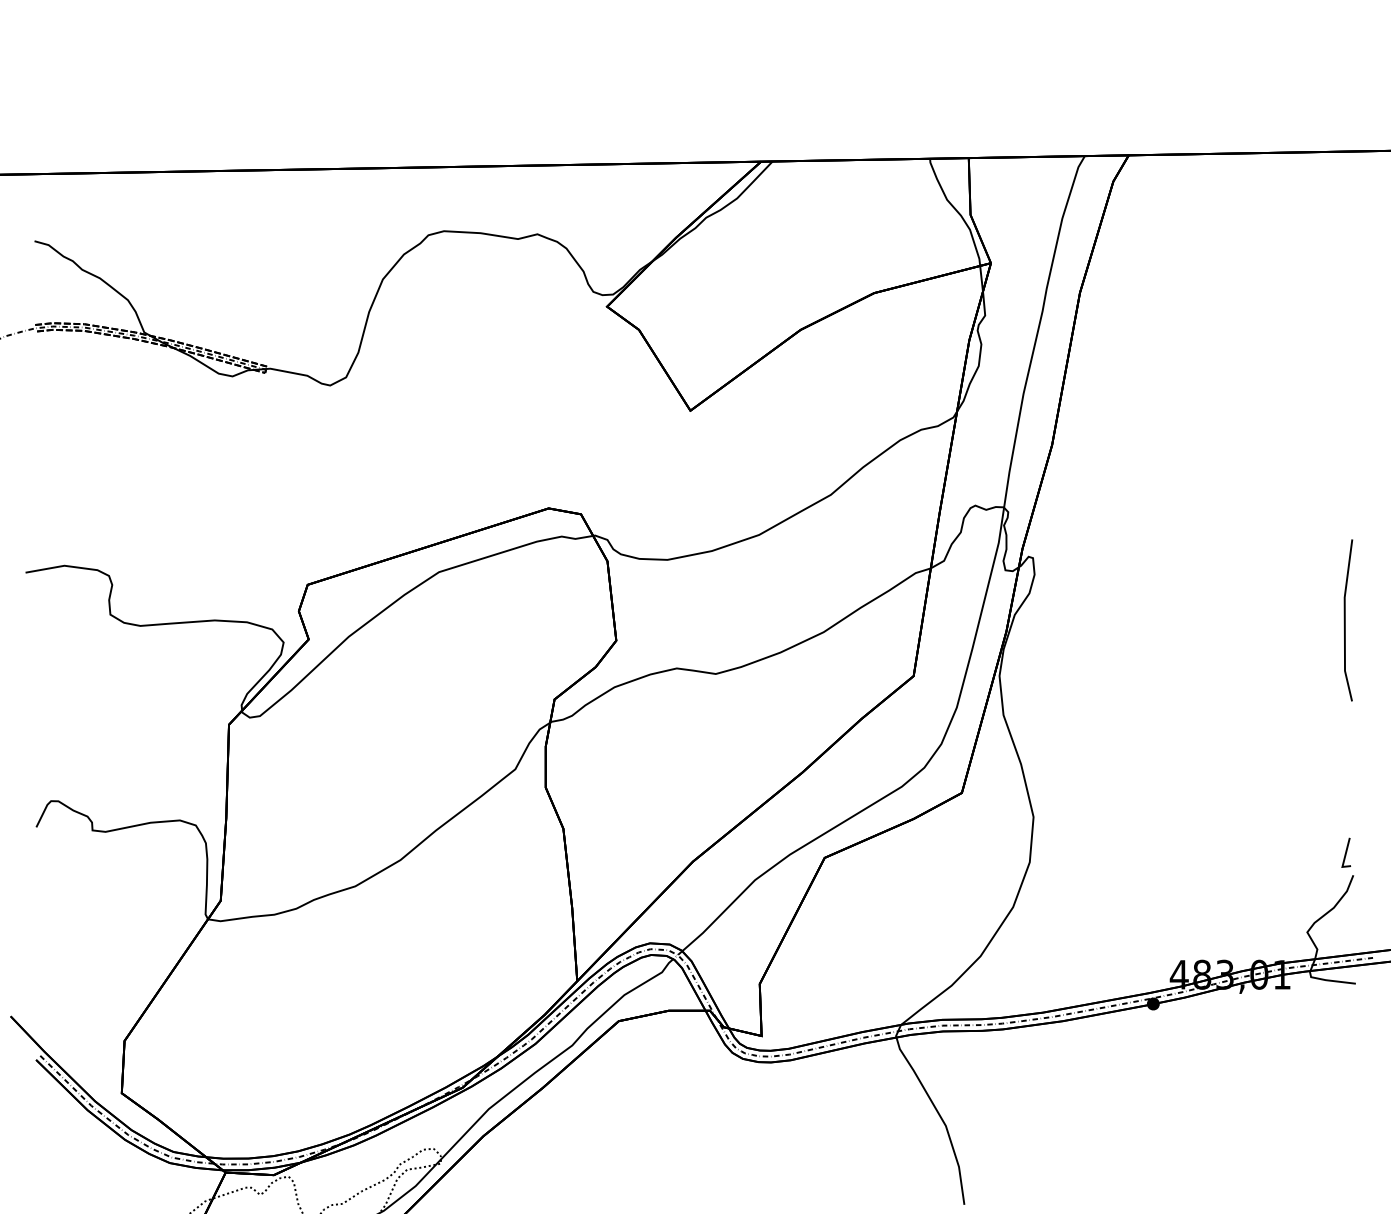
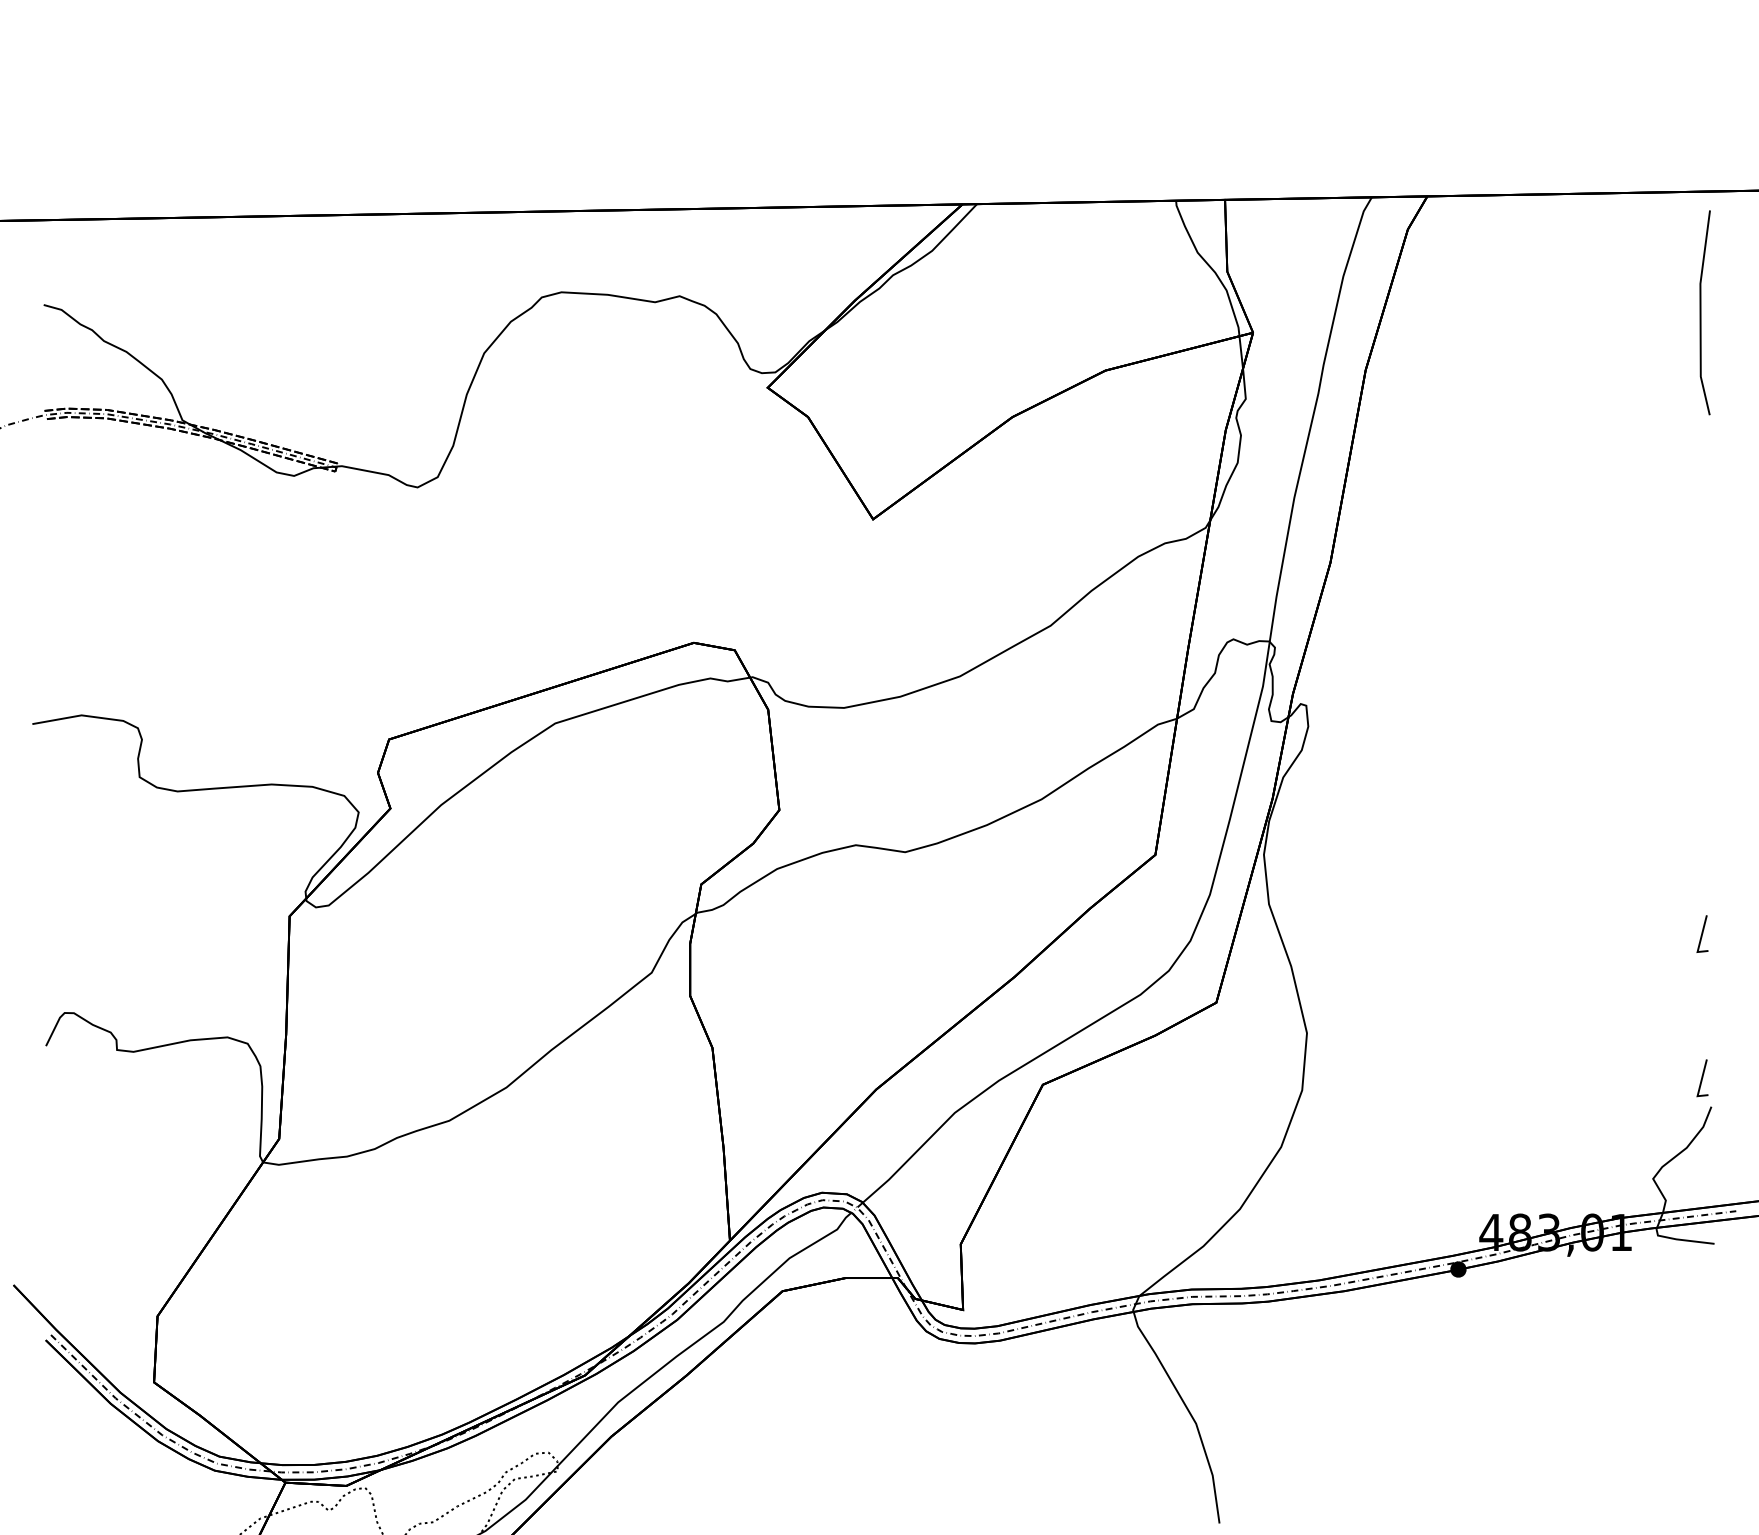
line: (1345, 620) -> (1701, 312), moved
line: (1346, 738) -> (1702, 933), added

